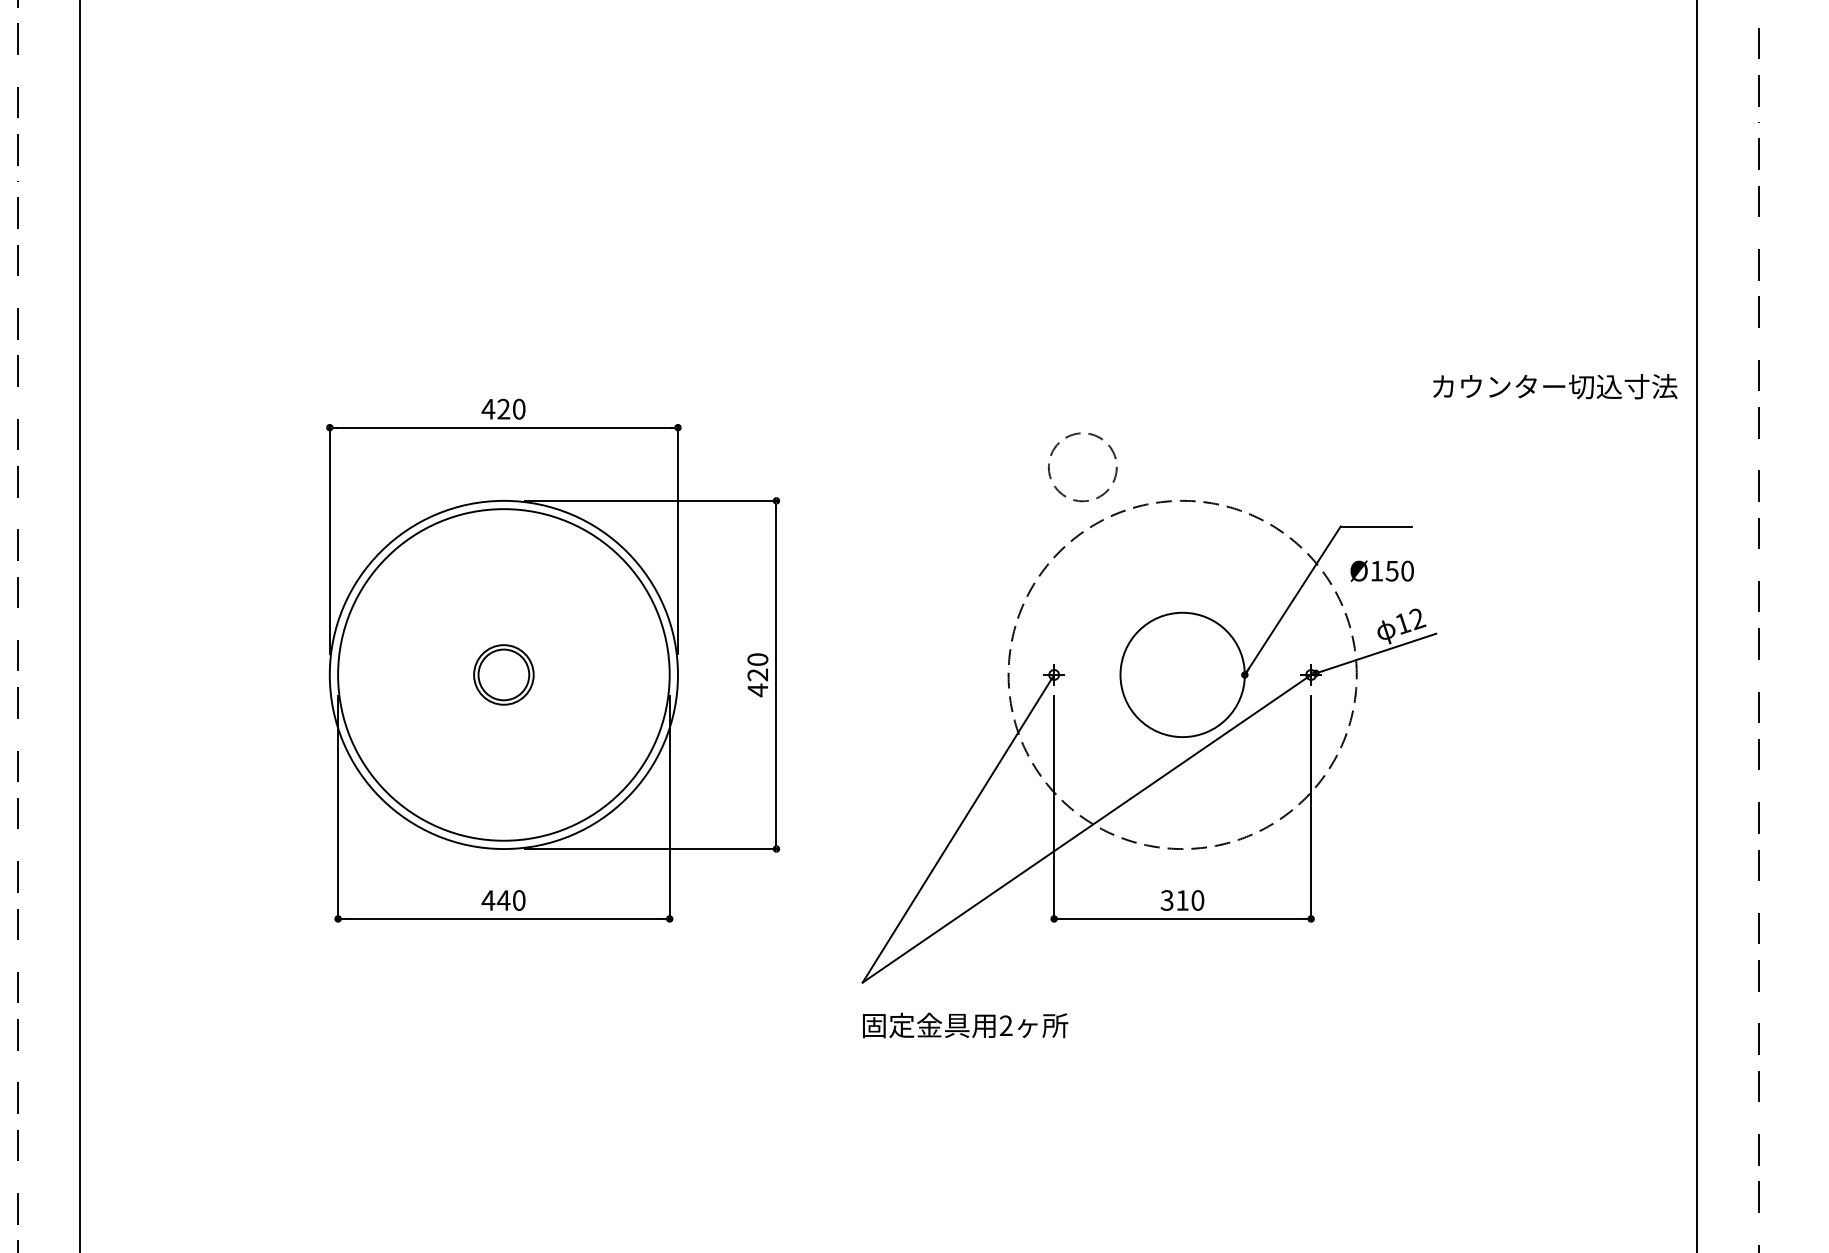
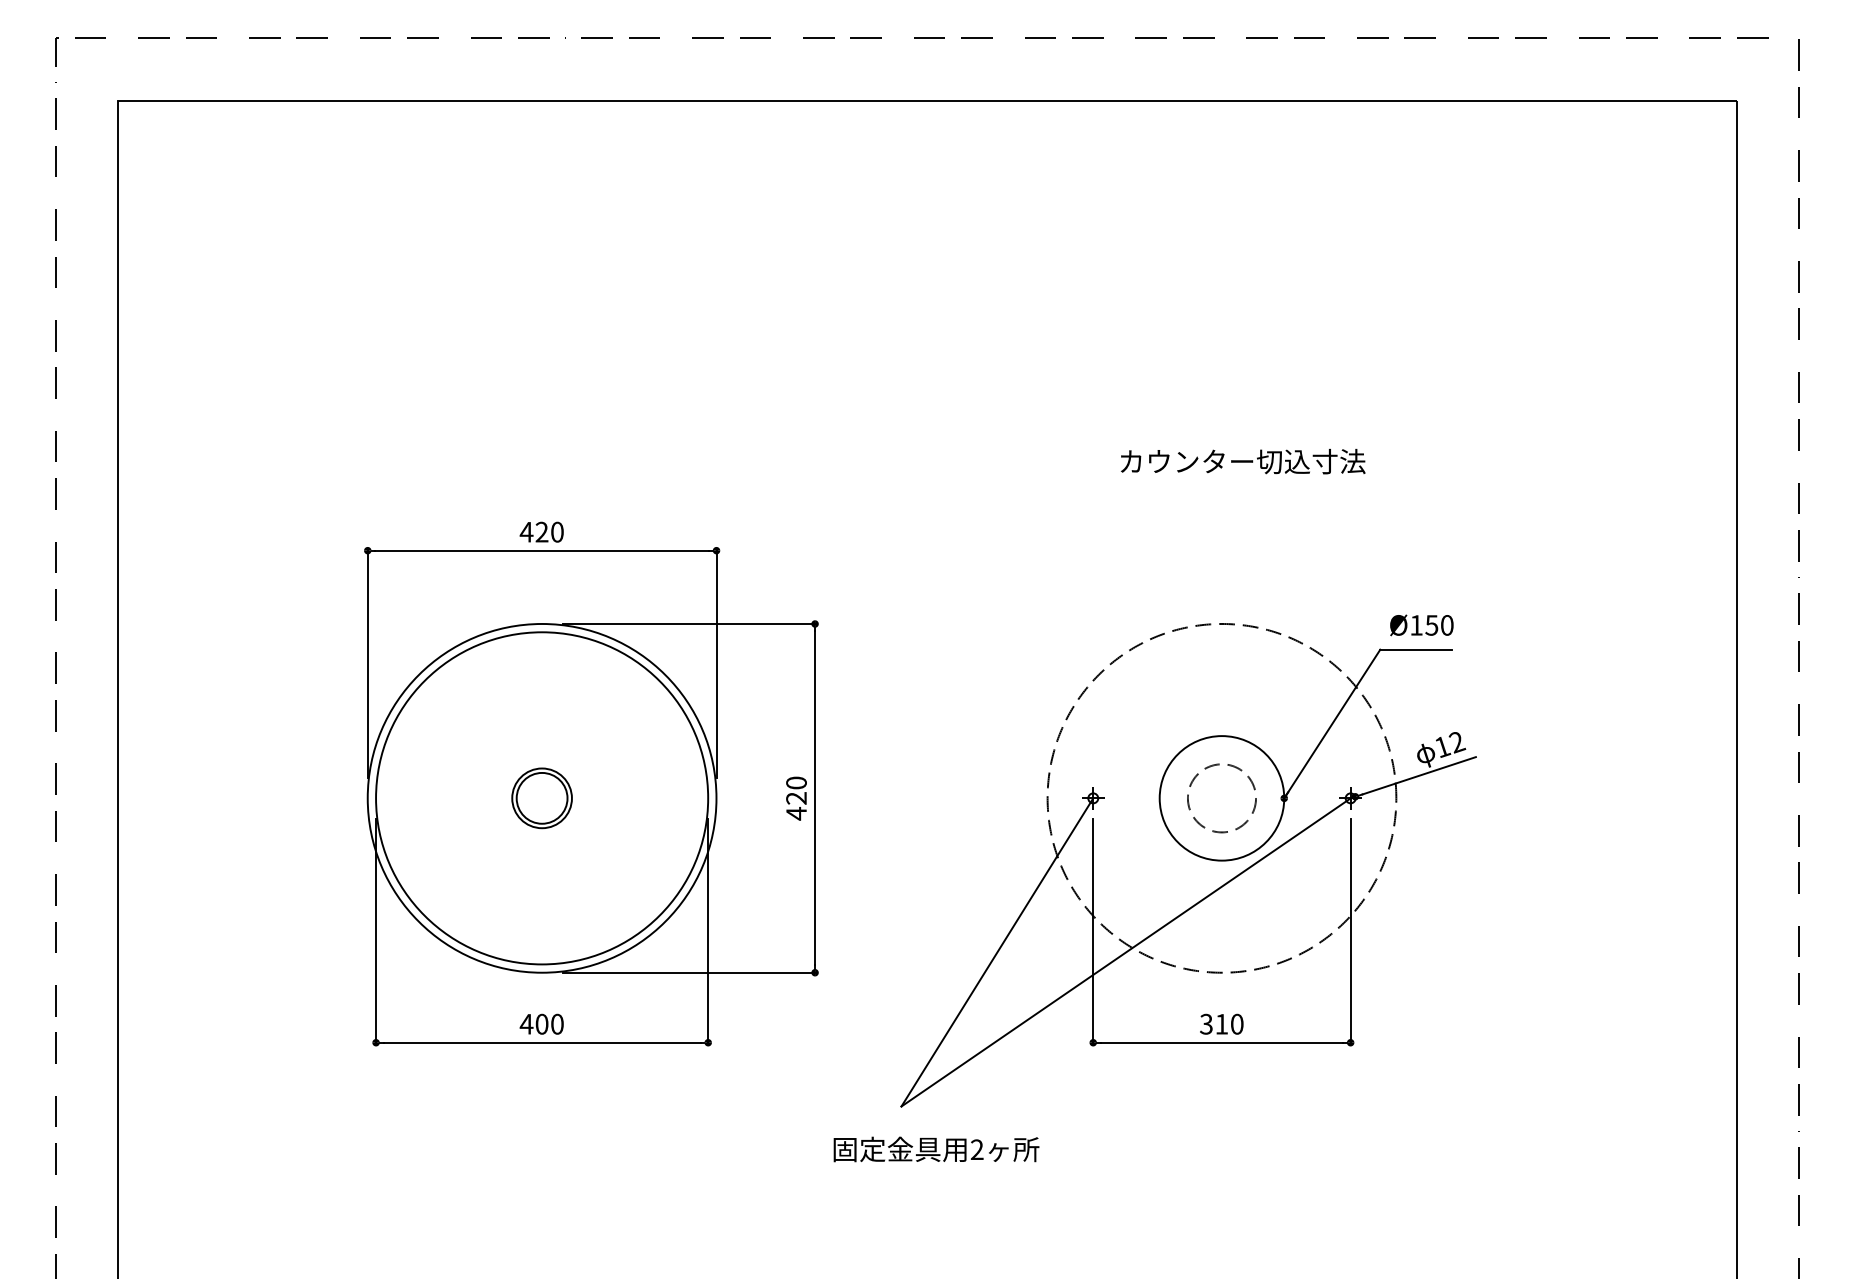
text: (1555, 386) -> (1243, 461), moved
circle: (1082, 467) -> (1221, 798), moved
text: (1381, 571) -> (1421, 625), moved
text: (503, 899) -> (541, 1023), 440 -> 400
text: (965, 1025) -> (936, 1149), moved

